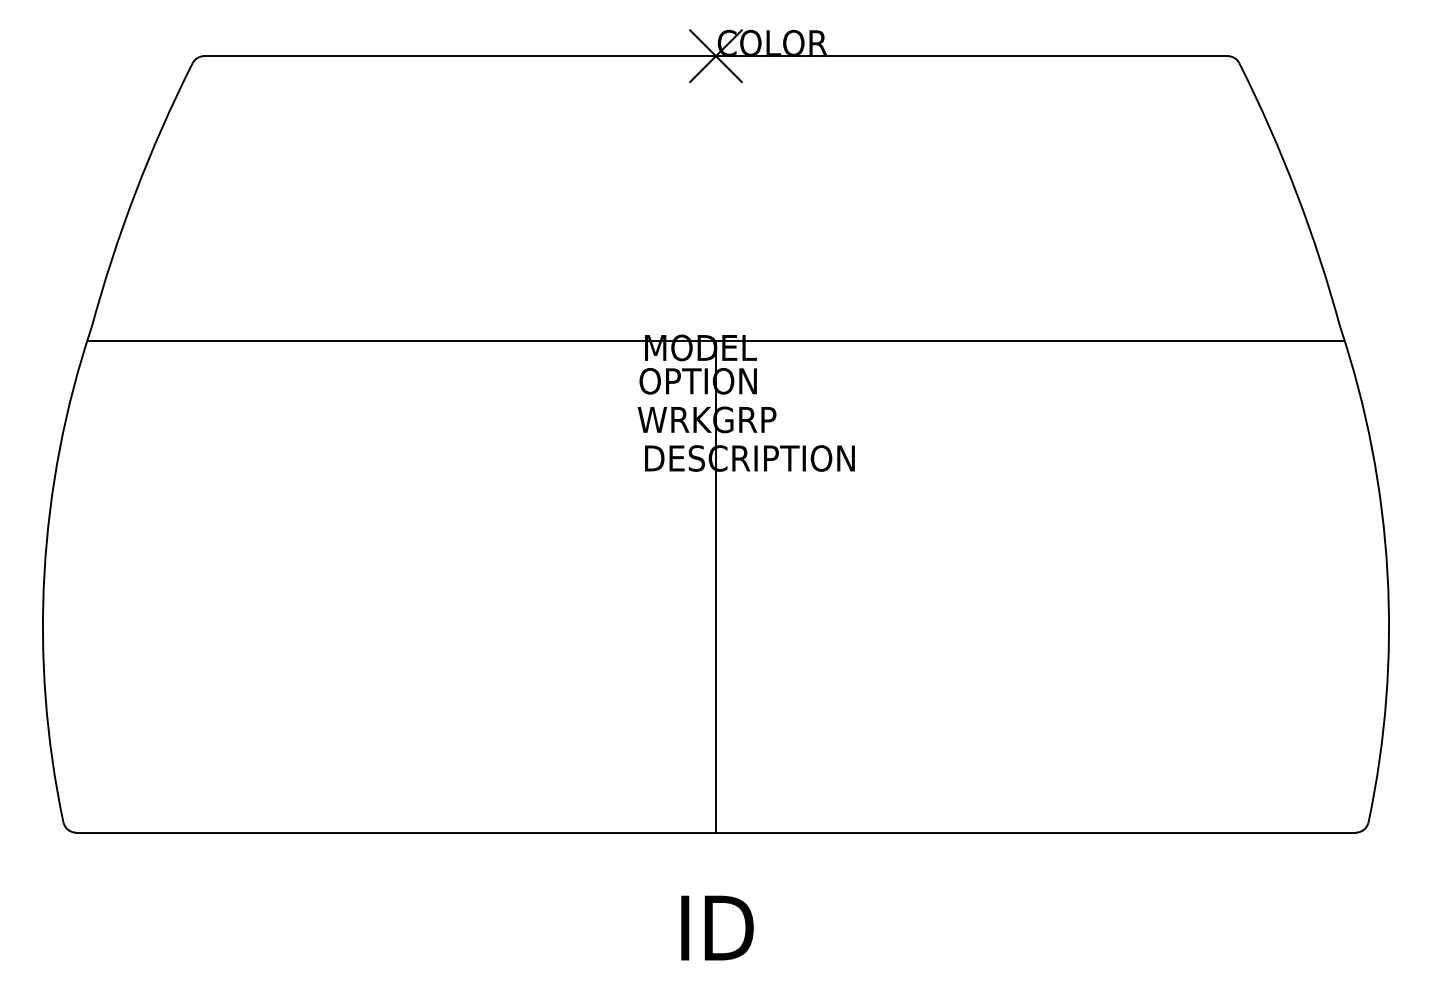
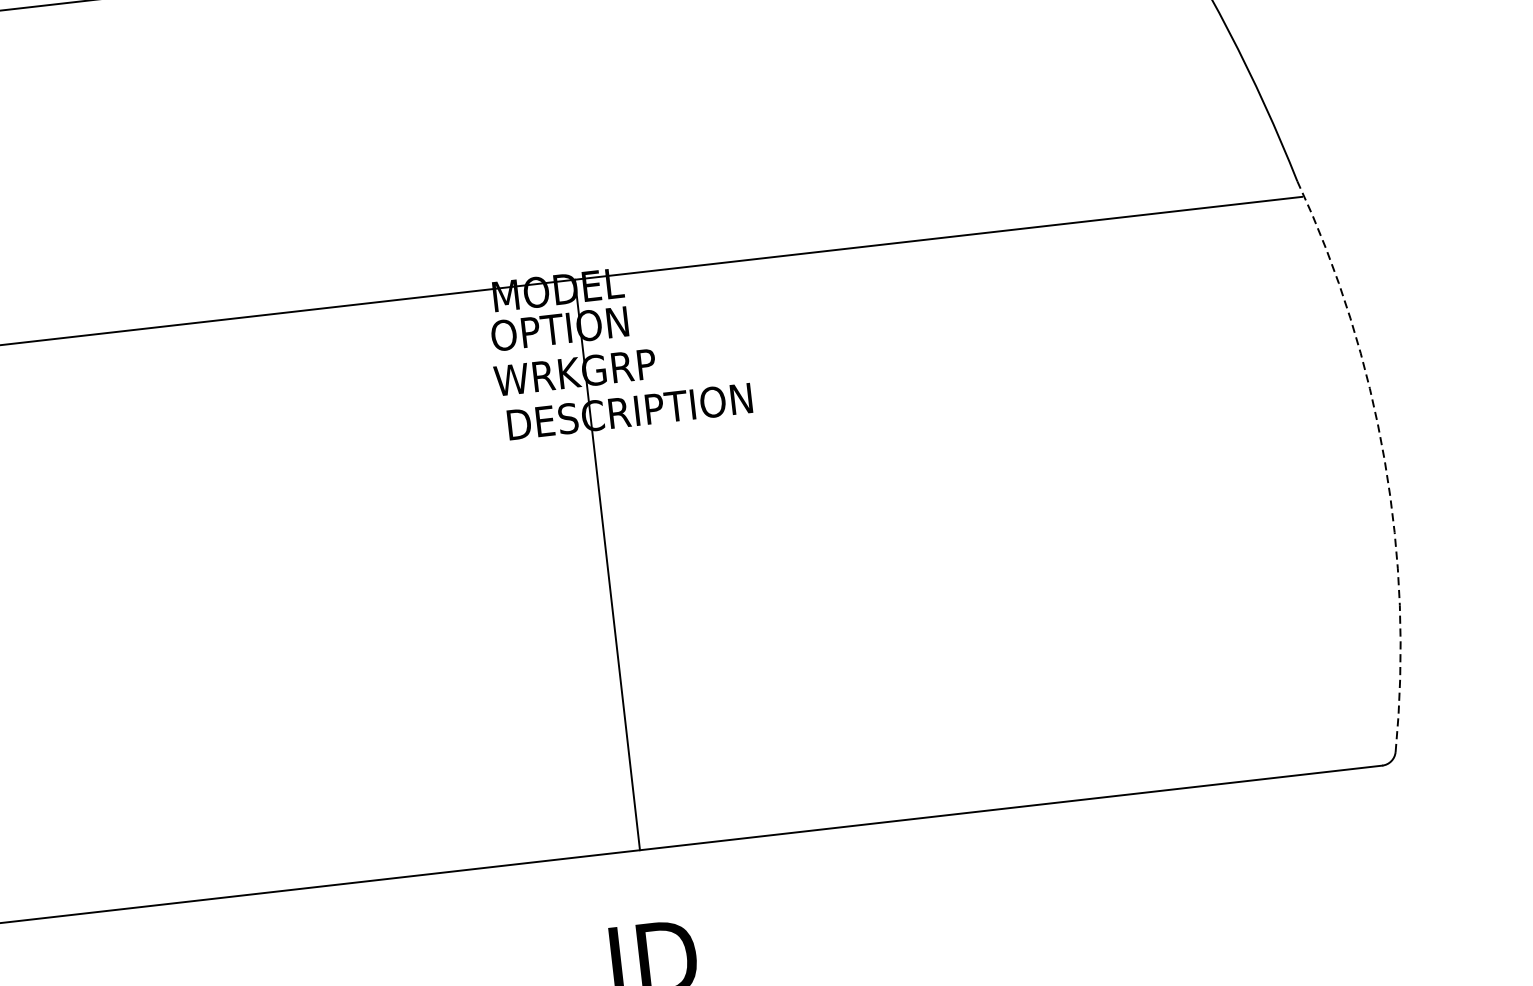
arc: (1387, 572) -> (1384, 459), solid -> dashed

